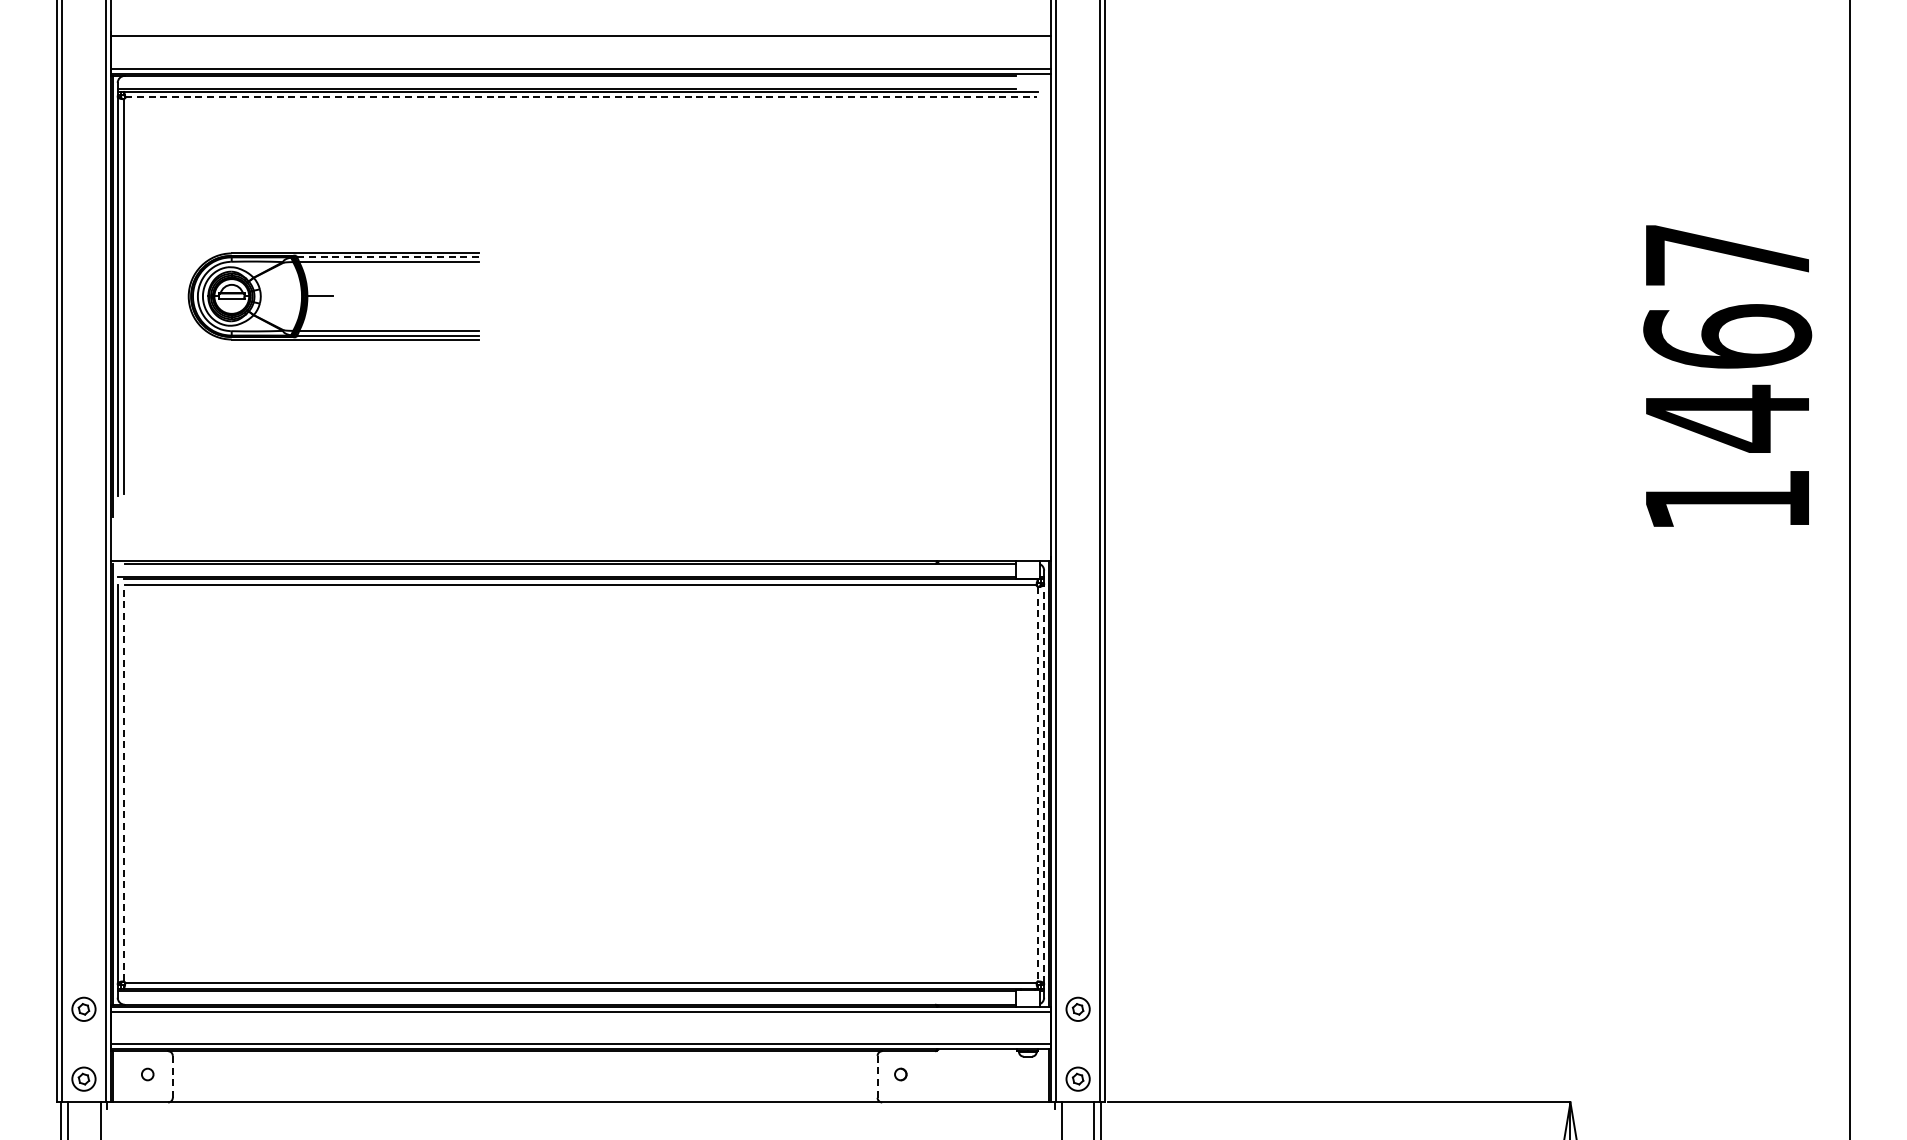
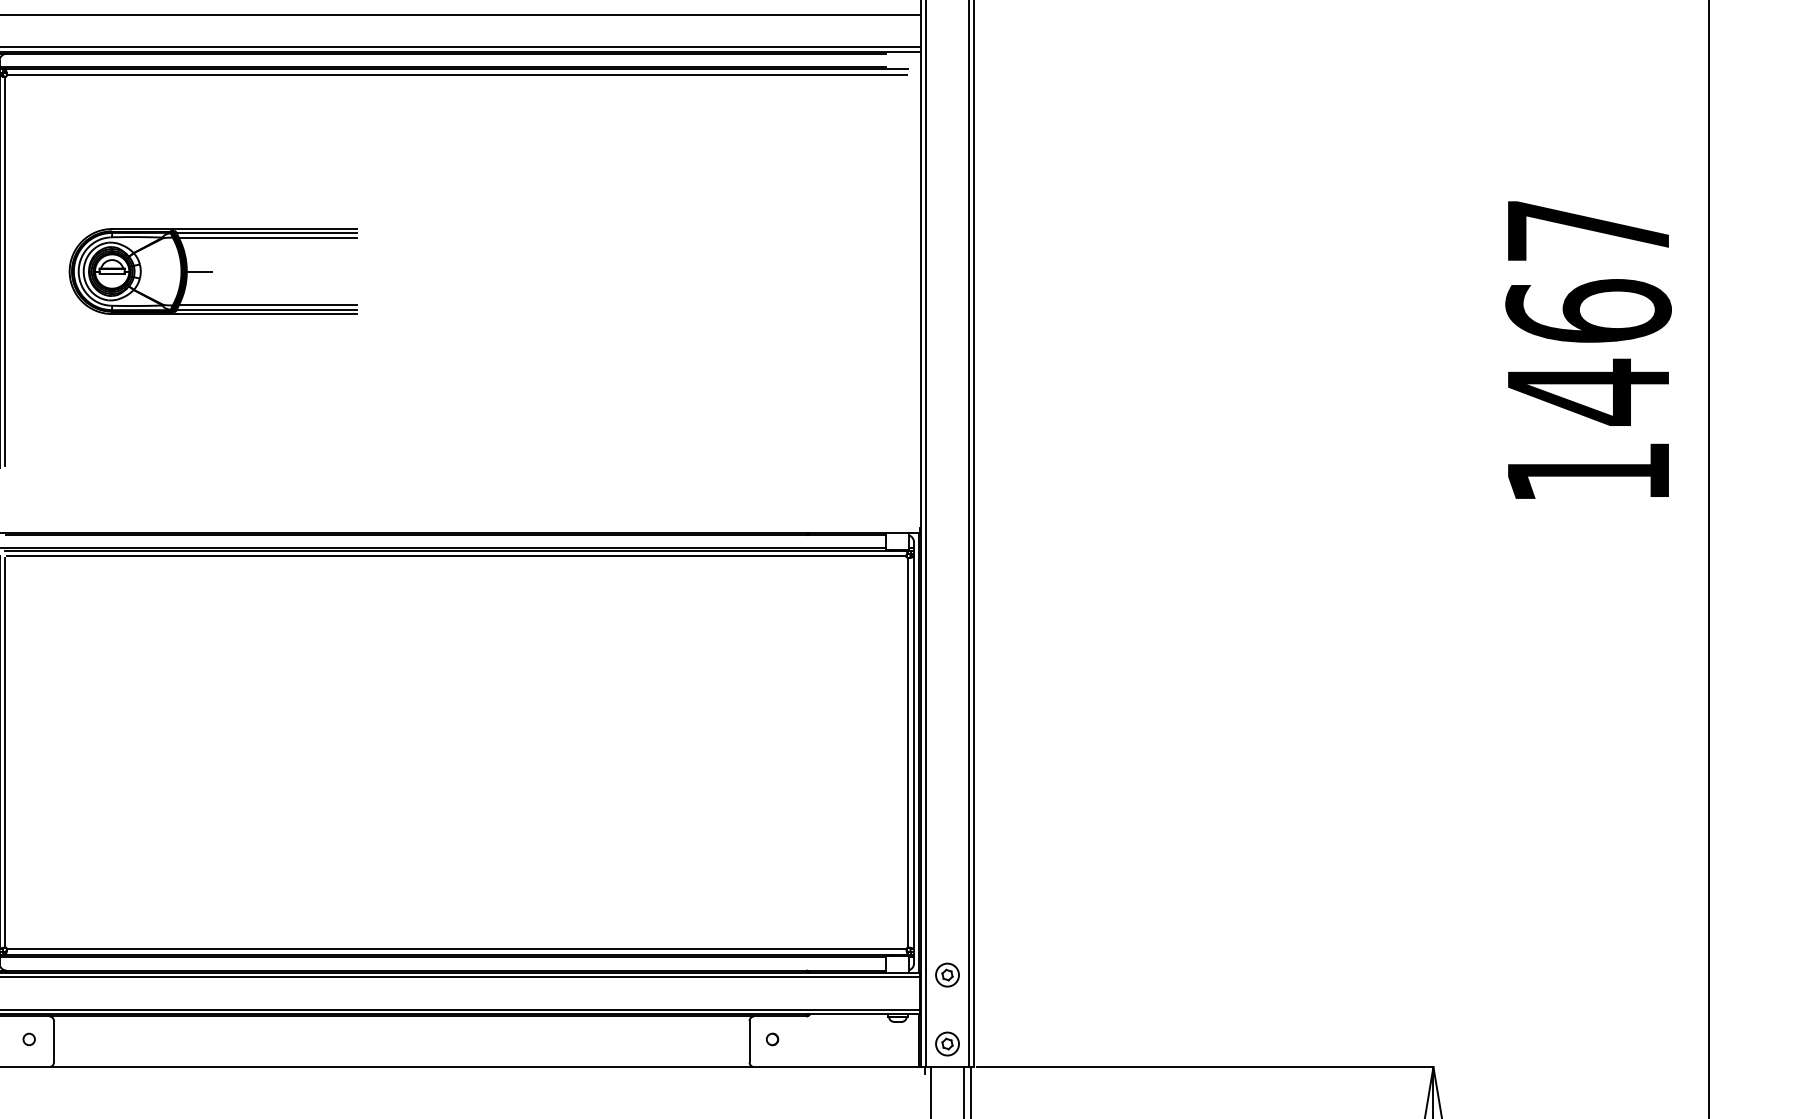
line: (580, 97) -> (456, 75), dashed -> solid
line: (388, 257) -> (266, 233), dashed -> solid
line: (123, 783) -> (5, 752), dashed -> solid
line: (1044, 783) -> (914, 752), dashed -> solid
line: (1038, 784) -> (908, 753), dashed -> solid
line: (172, 1076) -> (53, 1041), dashed -> solid
line: (877, 1076) -> (749, 1041), dashed -> solid

